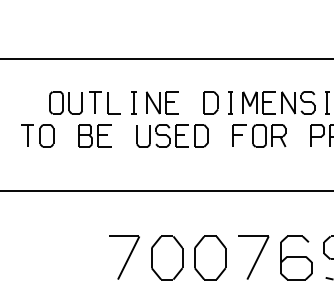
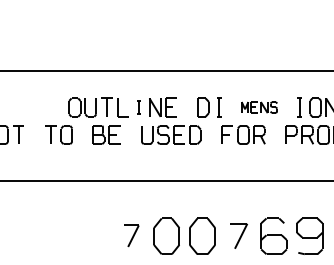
part: (133, 102) -> (138, 107), size x0.7
part: (278, 102) -> (259, 107), size x0.6
part: (124, 256) -> (131, 235), size x0.6
part: (253, 256) -> (238, 235), size x0.7

